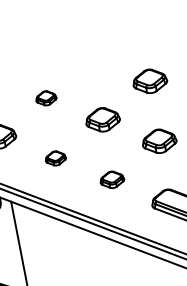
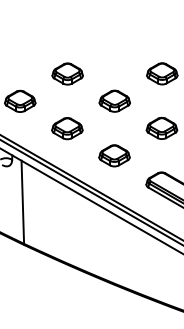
part: (46, 97) -> (67, 73), size x1.67
part: (55, 158) -> (67, 128), size x1.67
part: (112, 179) -> (114, 155), size x1.43

